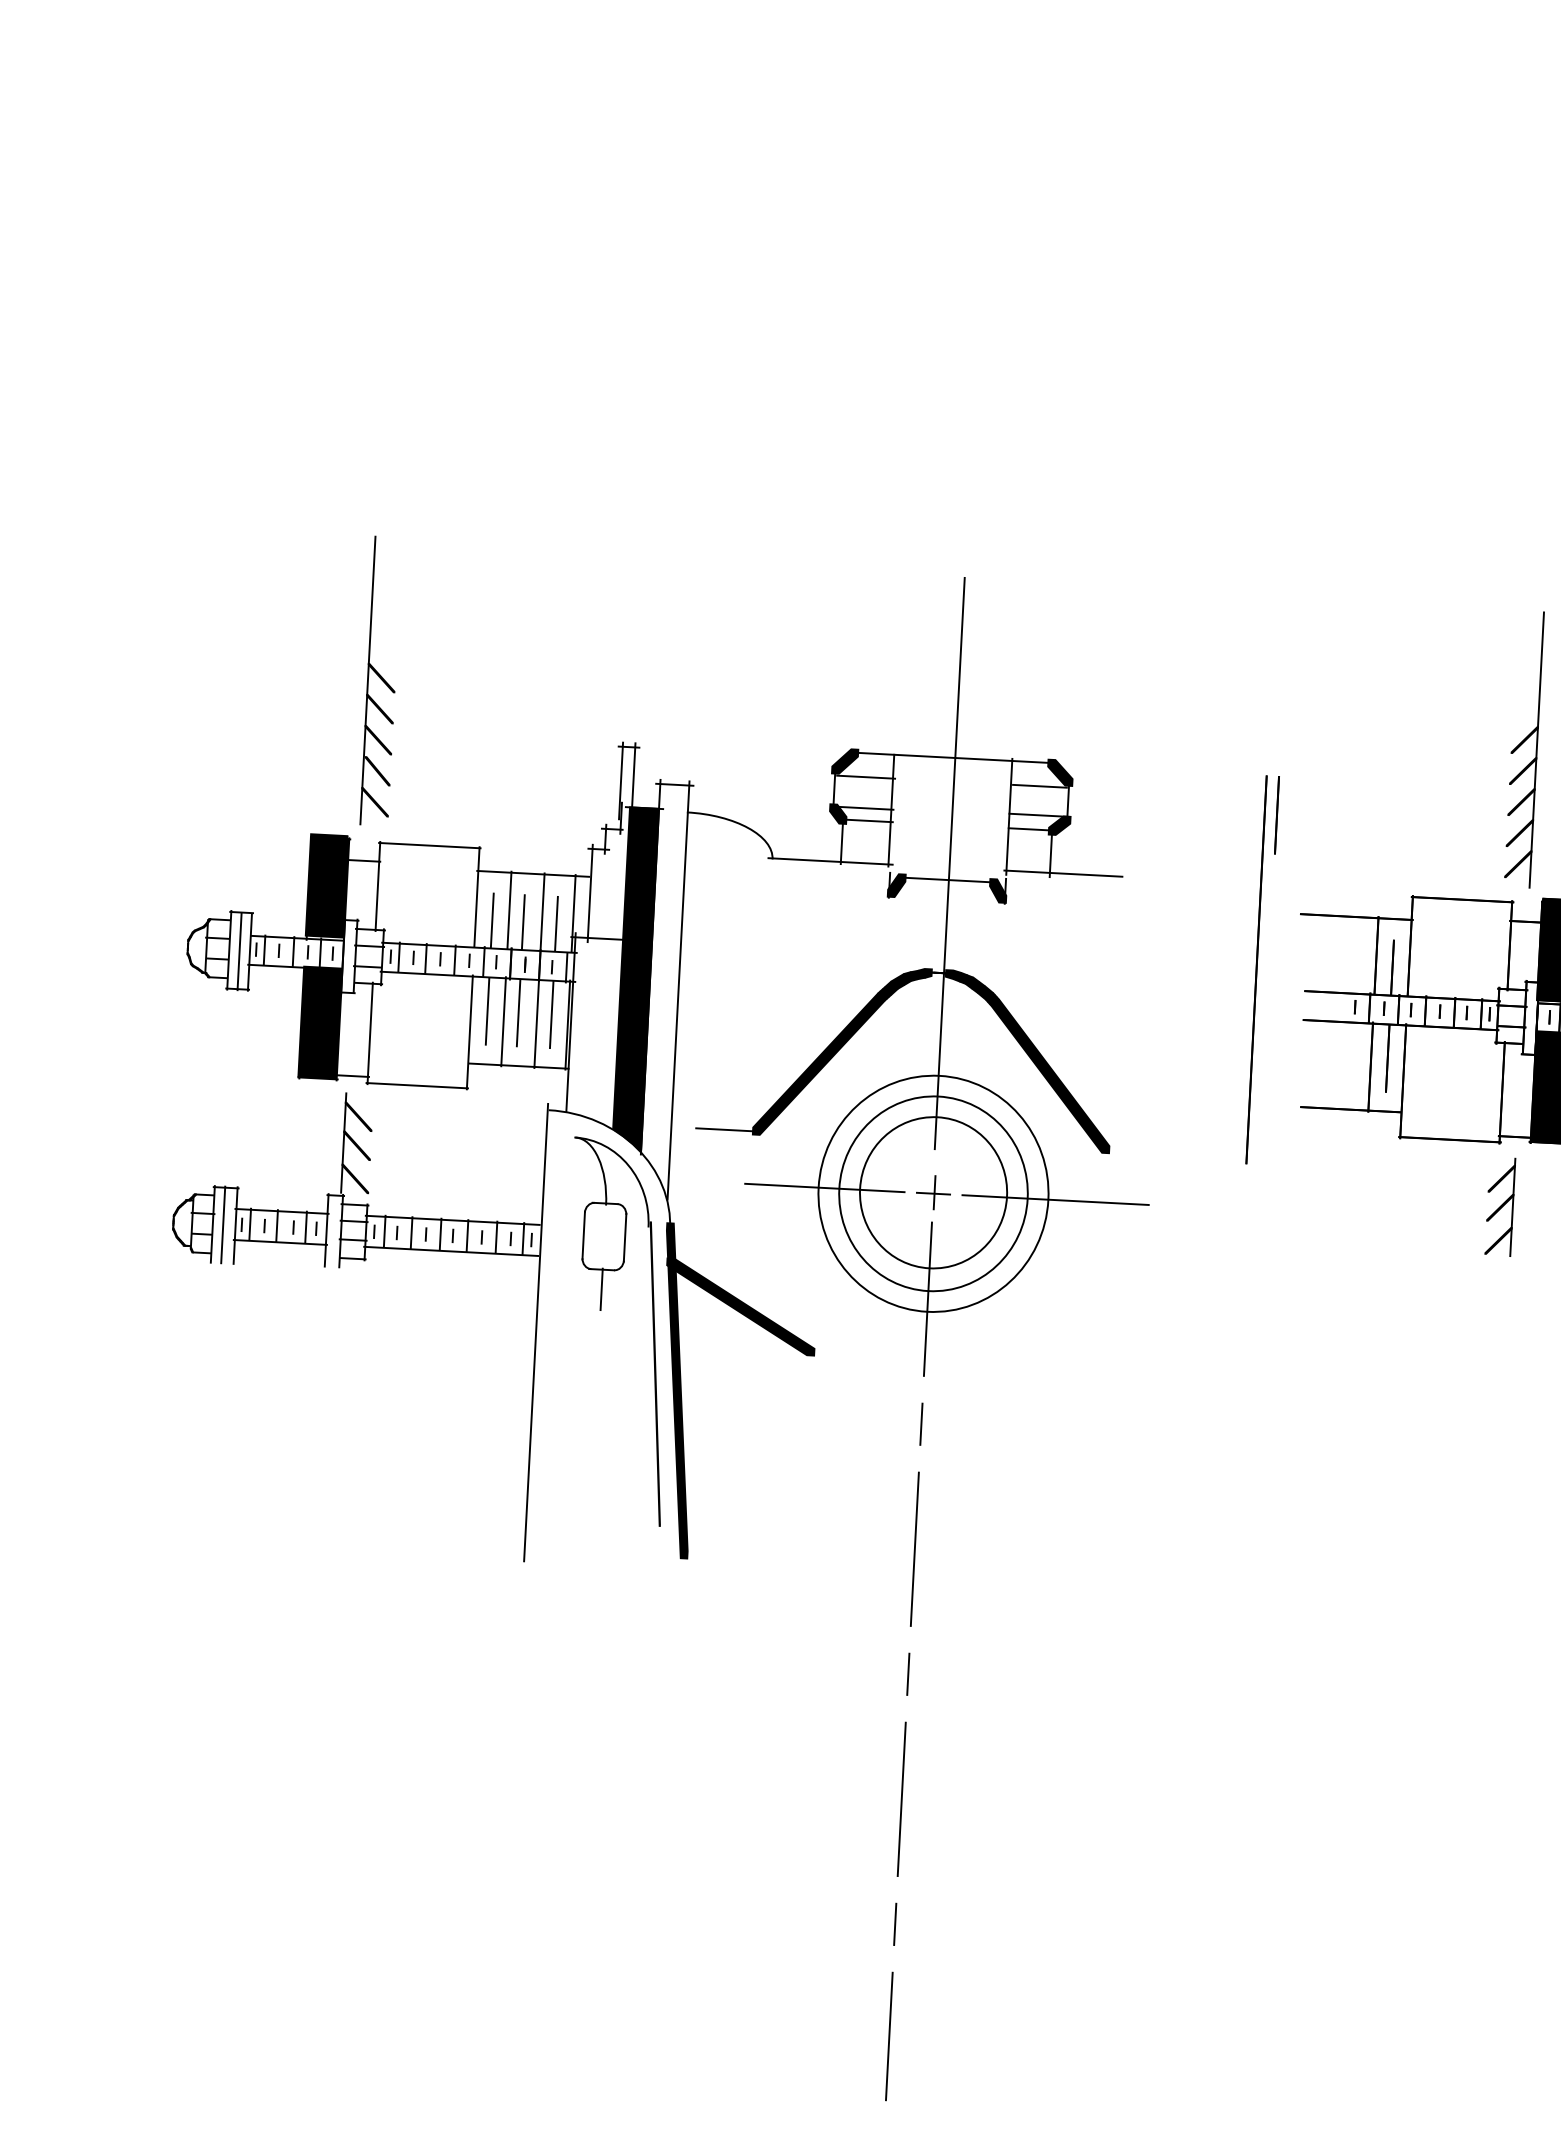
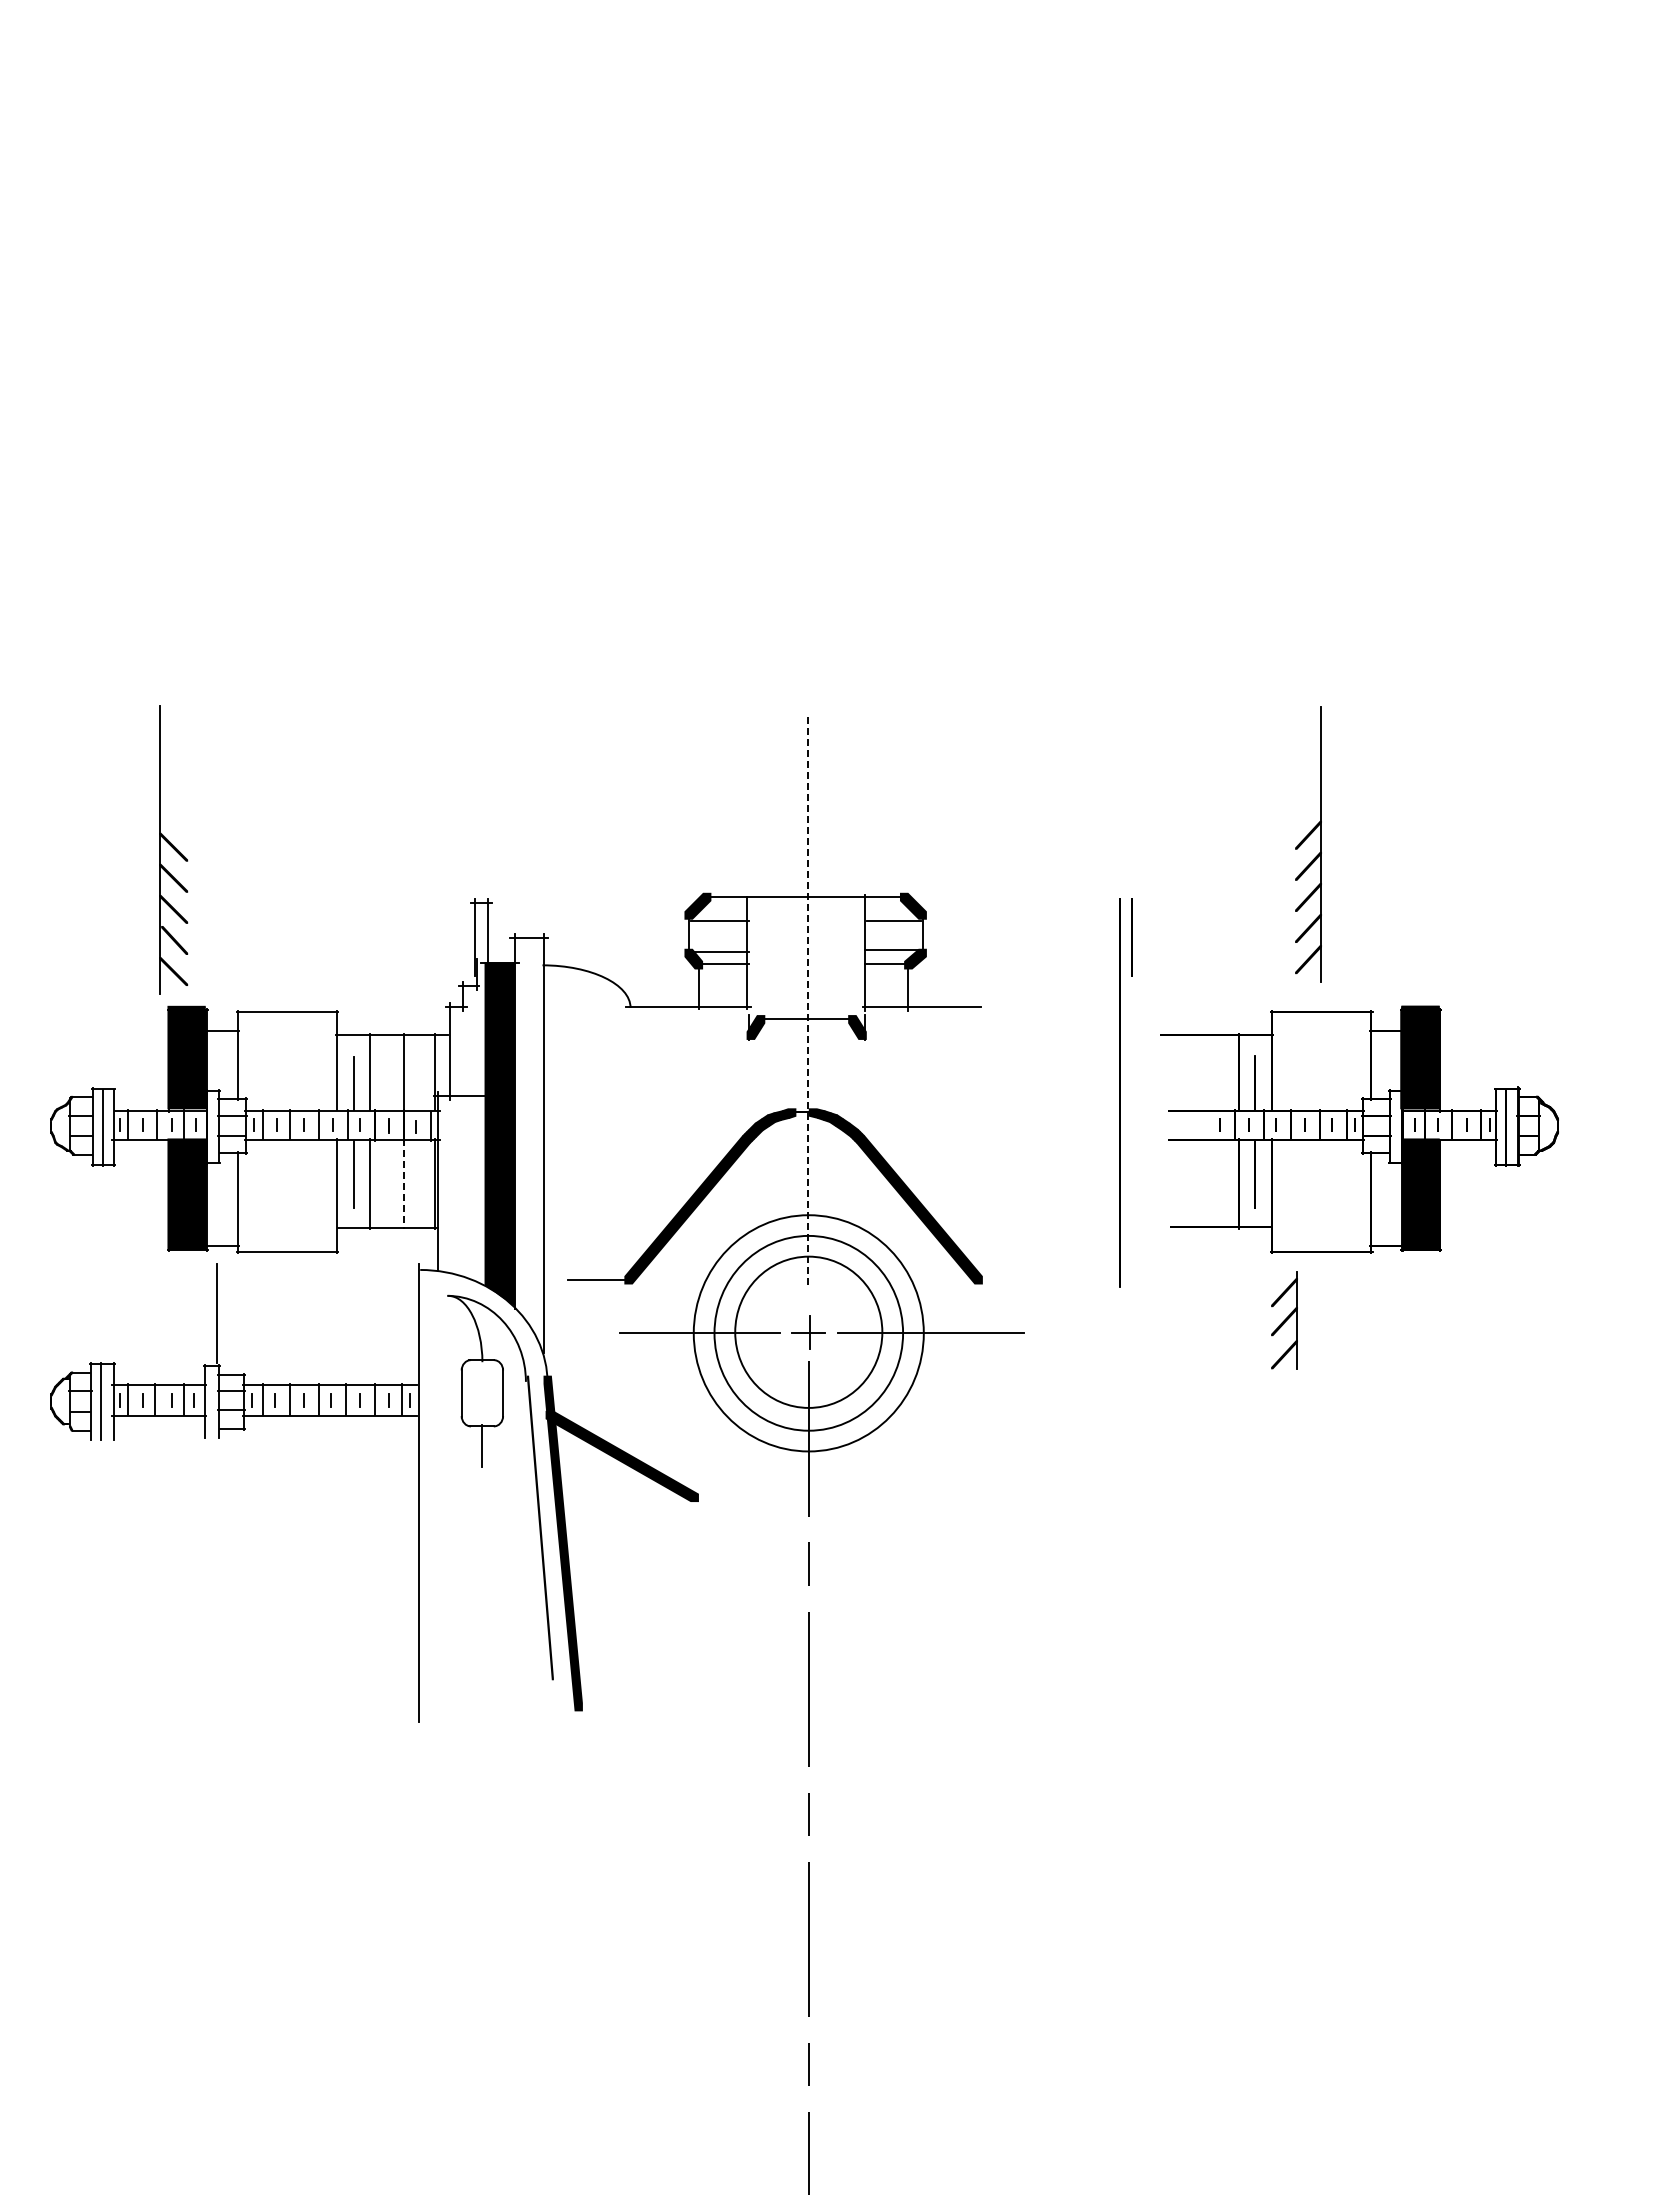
part: (381, 680) -> (173, 849), moved
part: (1524, 749) -> (1308, 844), moved
line: (949, 863) -> (807, 1002), solid -> dashed
line: (523, 922) -> (385, 1083), removed
line: (556, 923) -> (418, 1083), removed
line: (519, 1013) -> (385, 1174), removed
line: (552, 1014) -> (418, 1174), removed
line: (536, 1022) -> (403, 1183), solid -> dashed
fill: (358, 1116) -> (230, 1286), removed
fill: (356, 1145) -> (230, 1315), removed
fill: (355, 1178) -> (230, 1348), removed
part: (1500, 1206) -> (1284, 1320), moved

